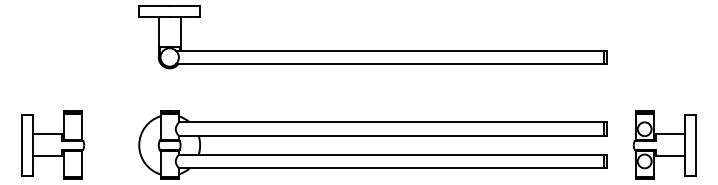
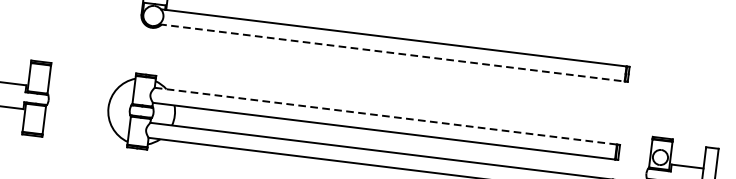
line: (389, 64) -> (391, 52), solid -> dashed
line: (391, 122) -> (385, 116), solid -> dashed

